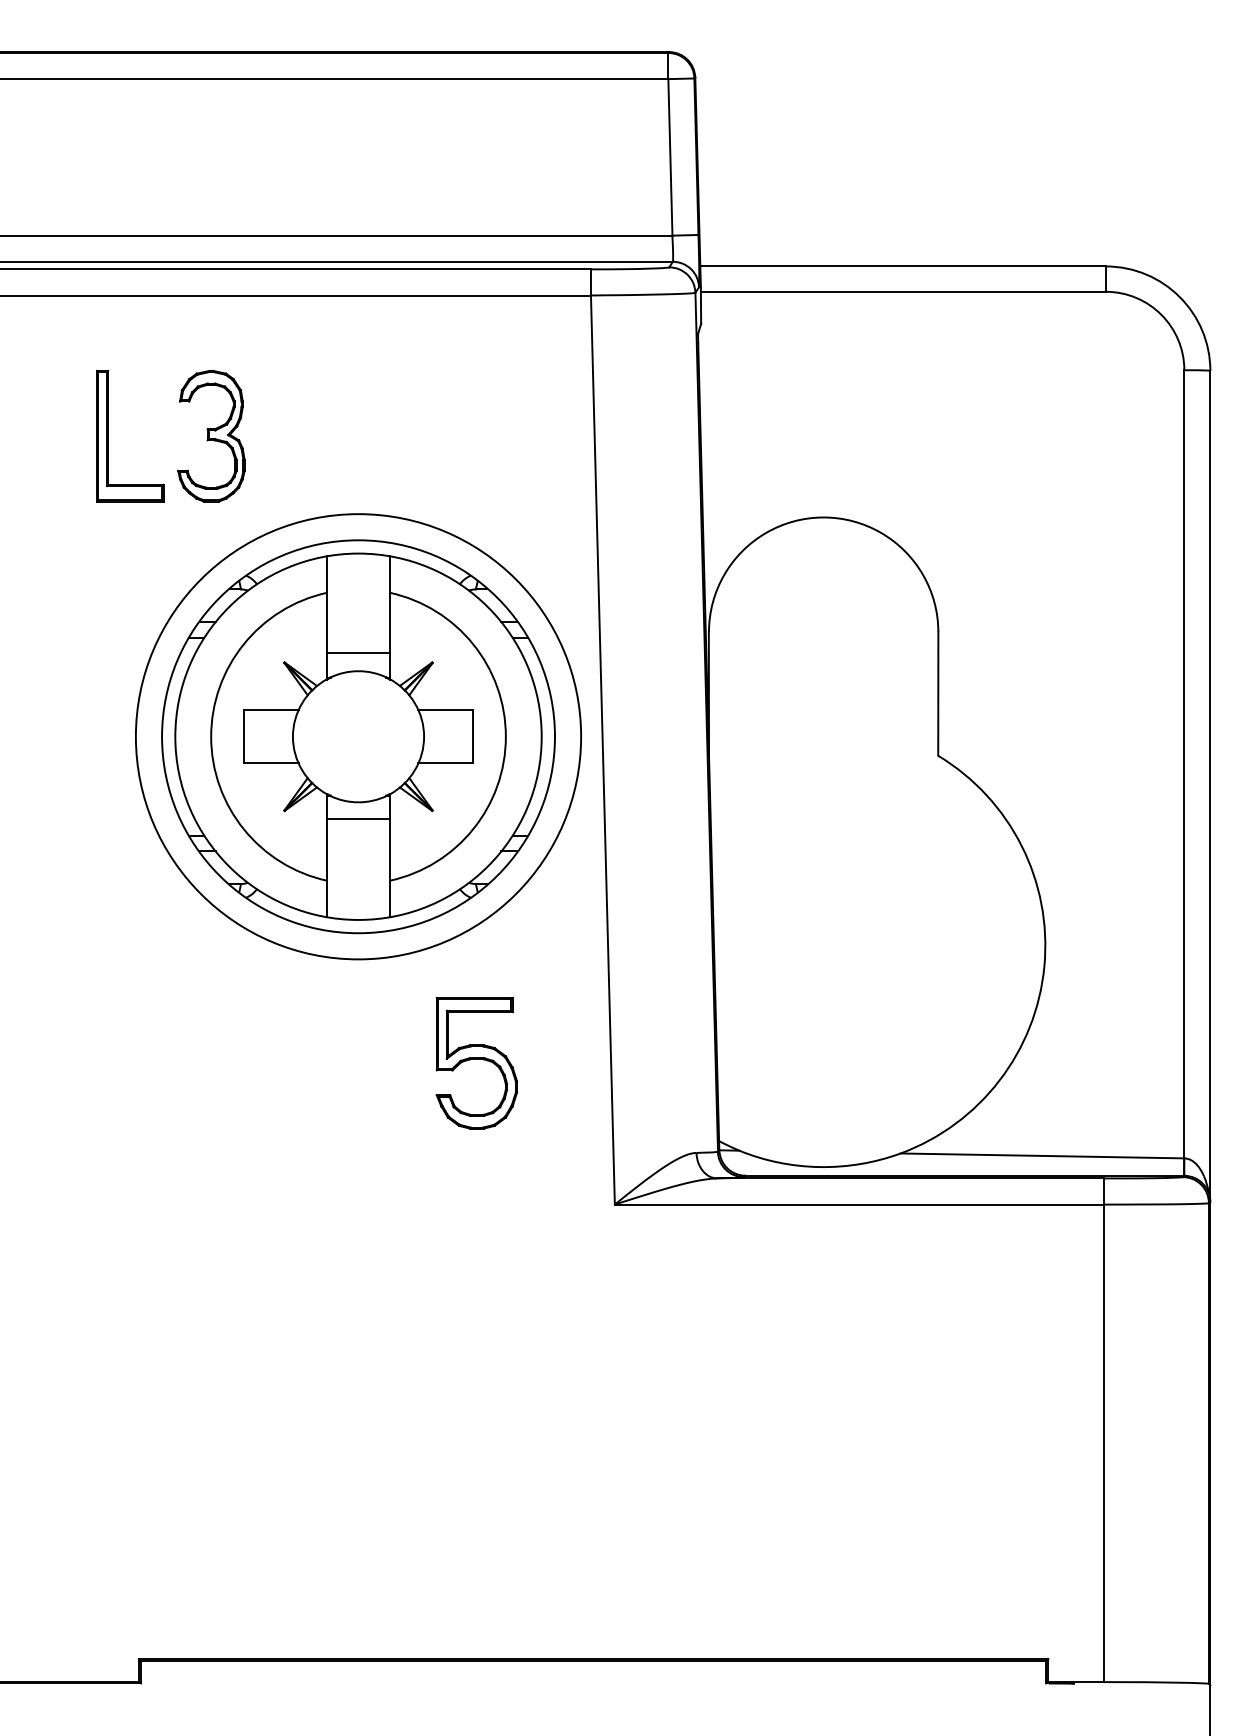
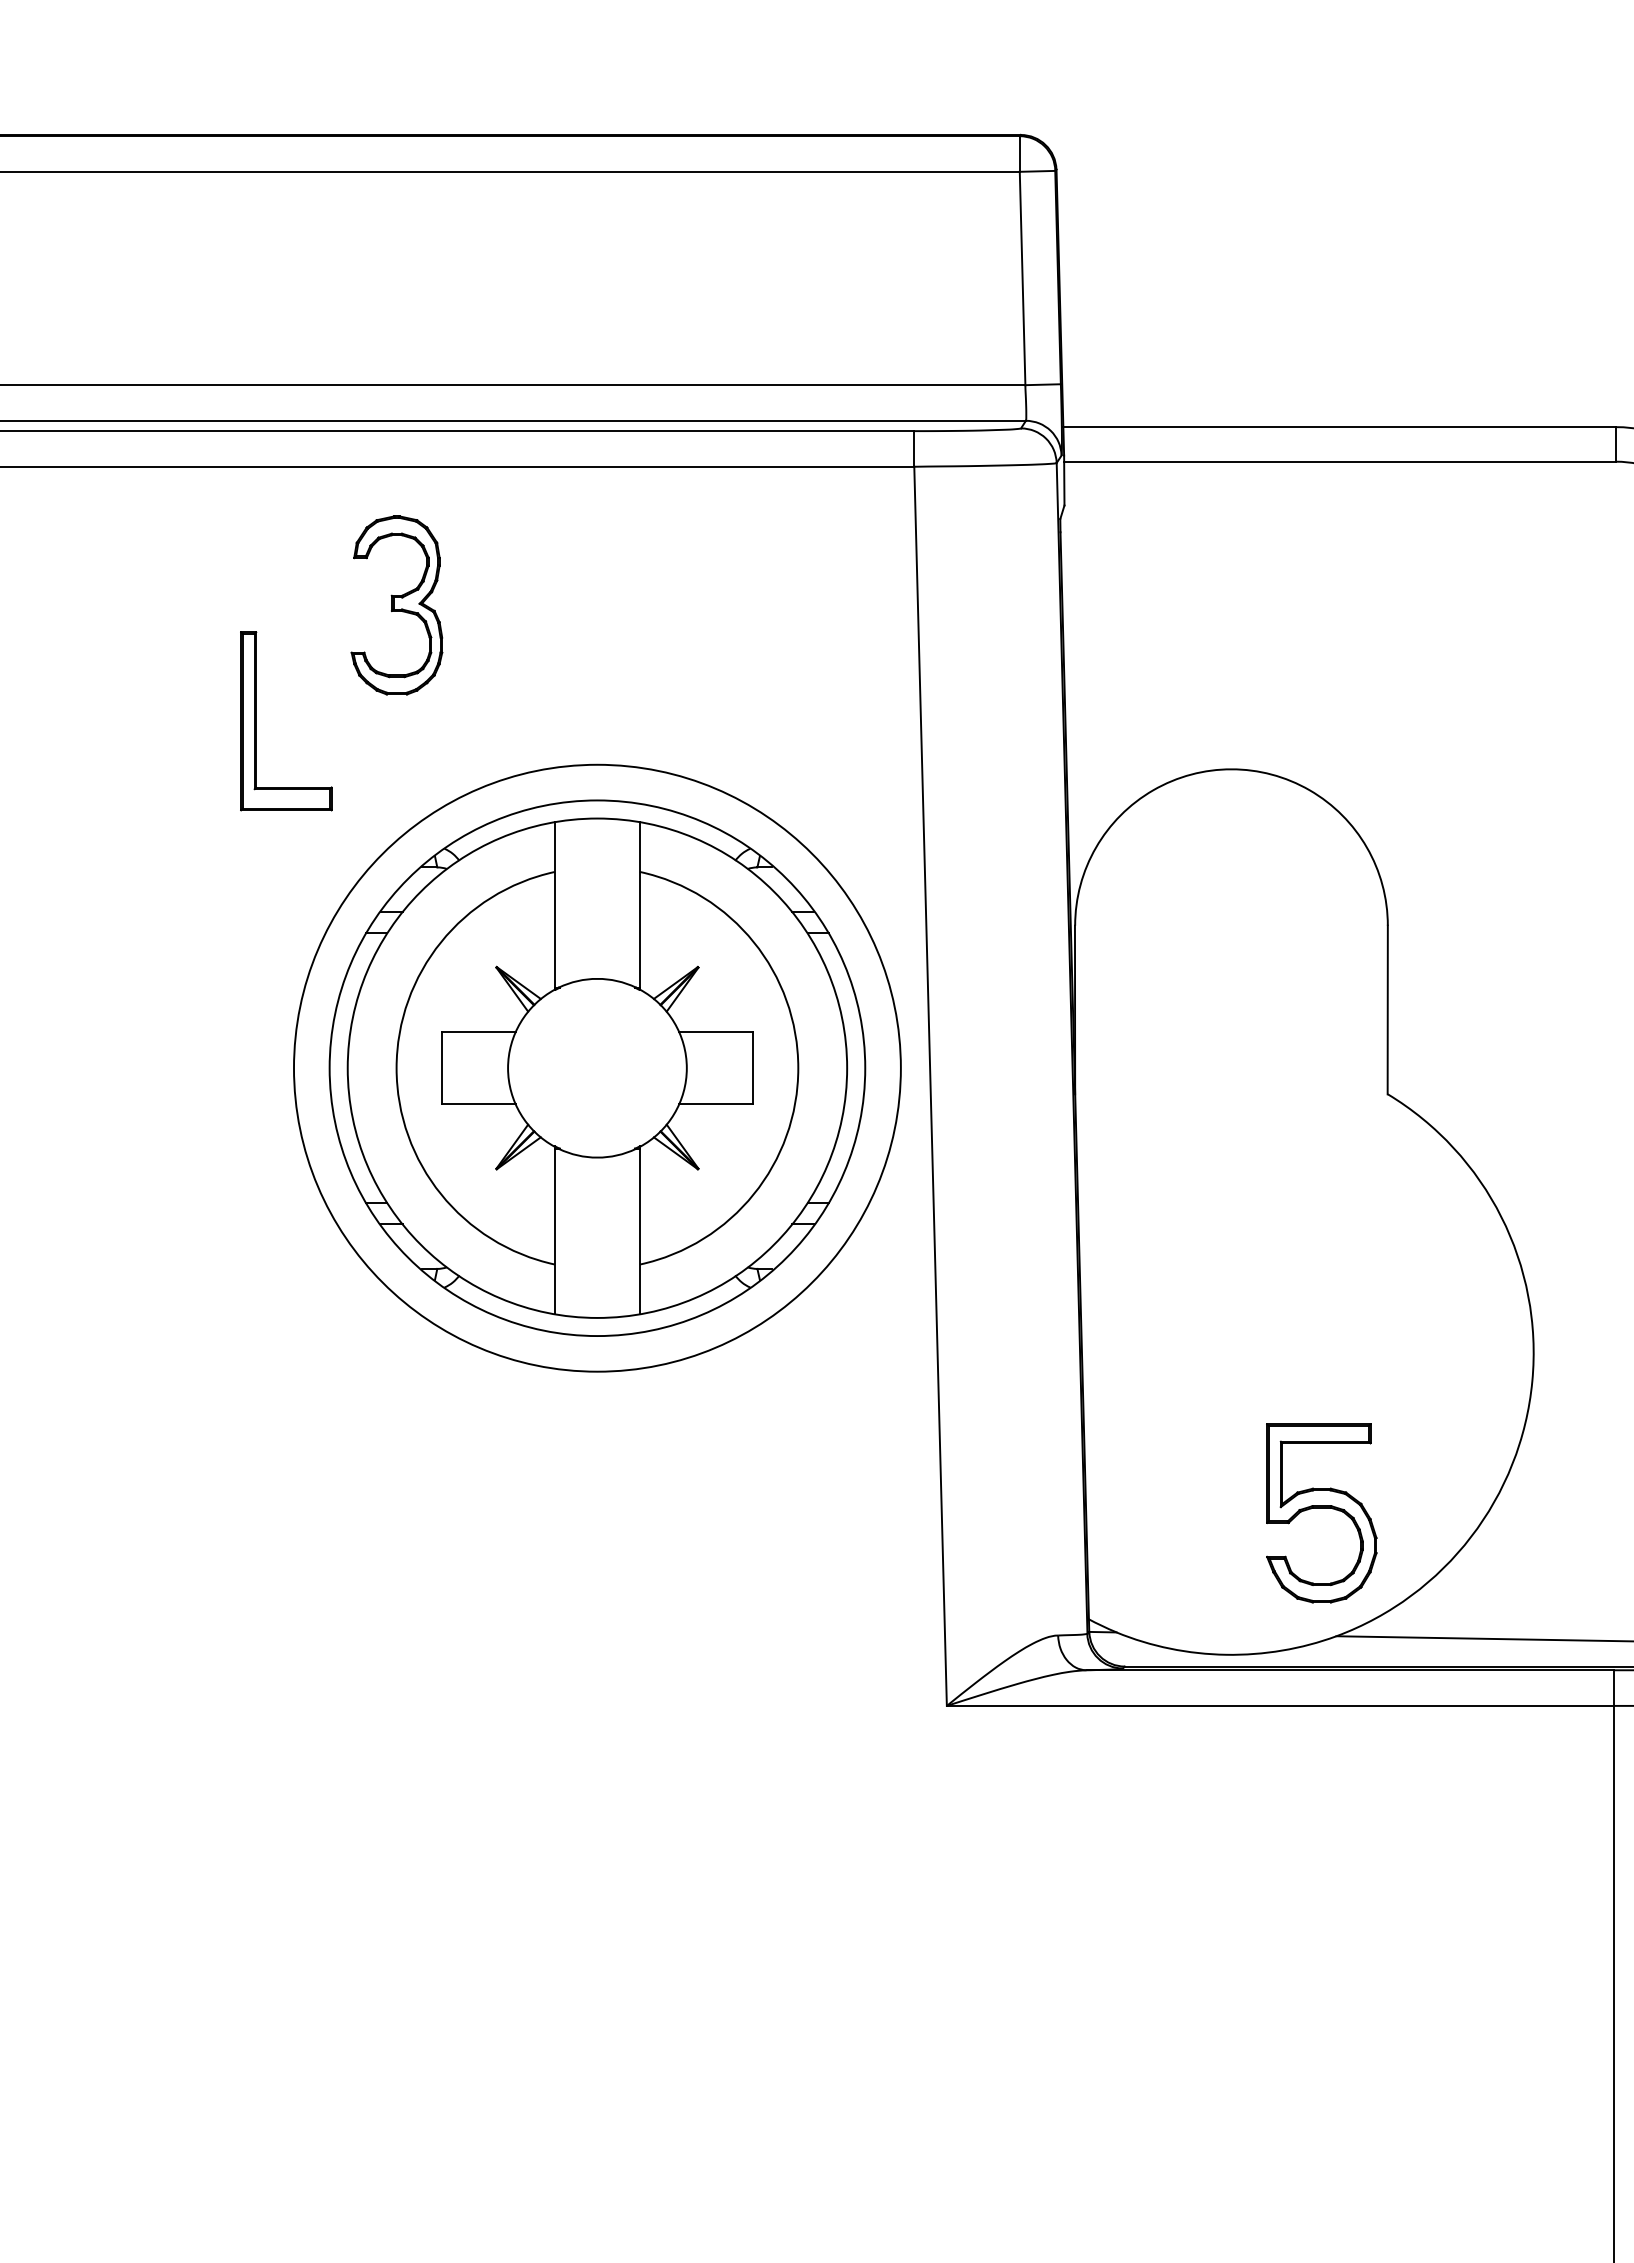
part: (108, 435) -> (256, 720), moved
part: (211, 435) -> (397, 604), moved
line: (358, 652) -> (597, 953), removed
line: (358, 819) -> (597, 1181), removed
part: (476, 1063) -> (1321, 1513), moved

